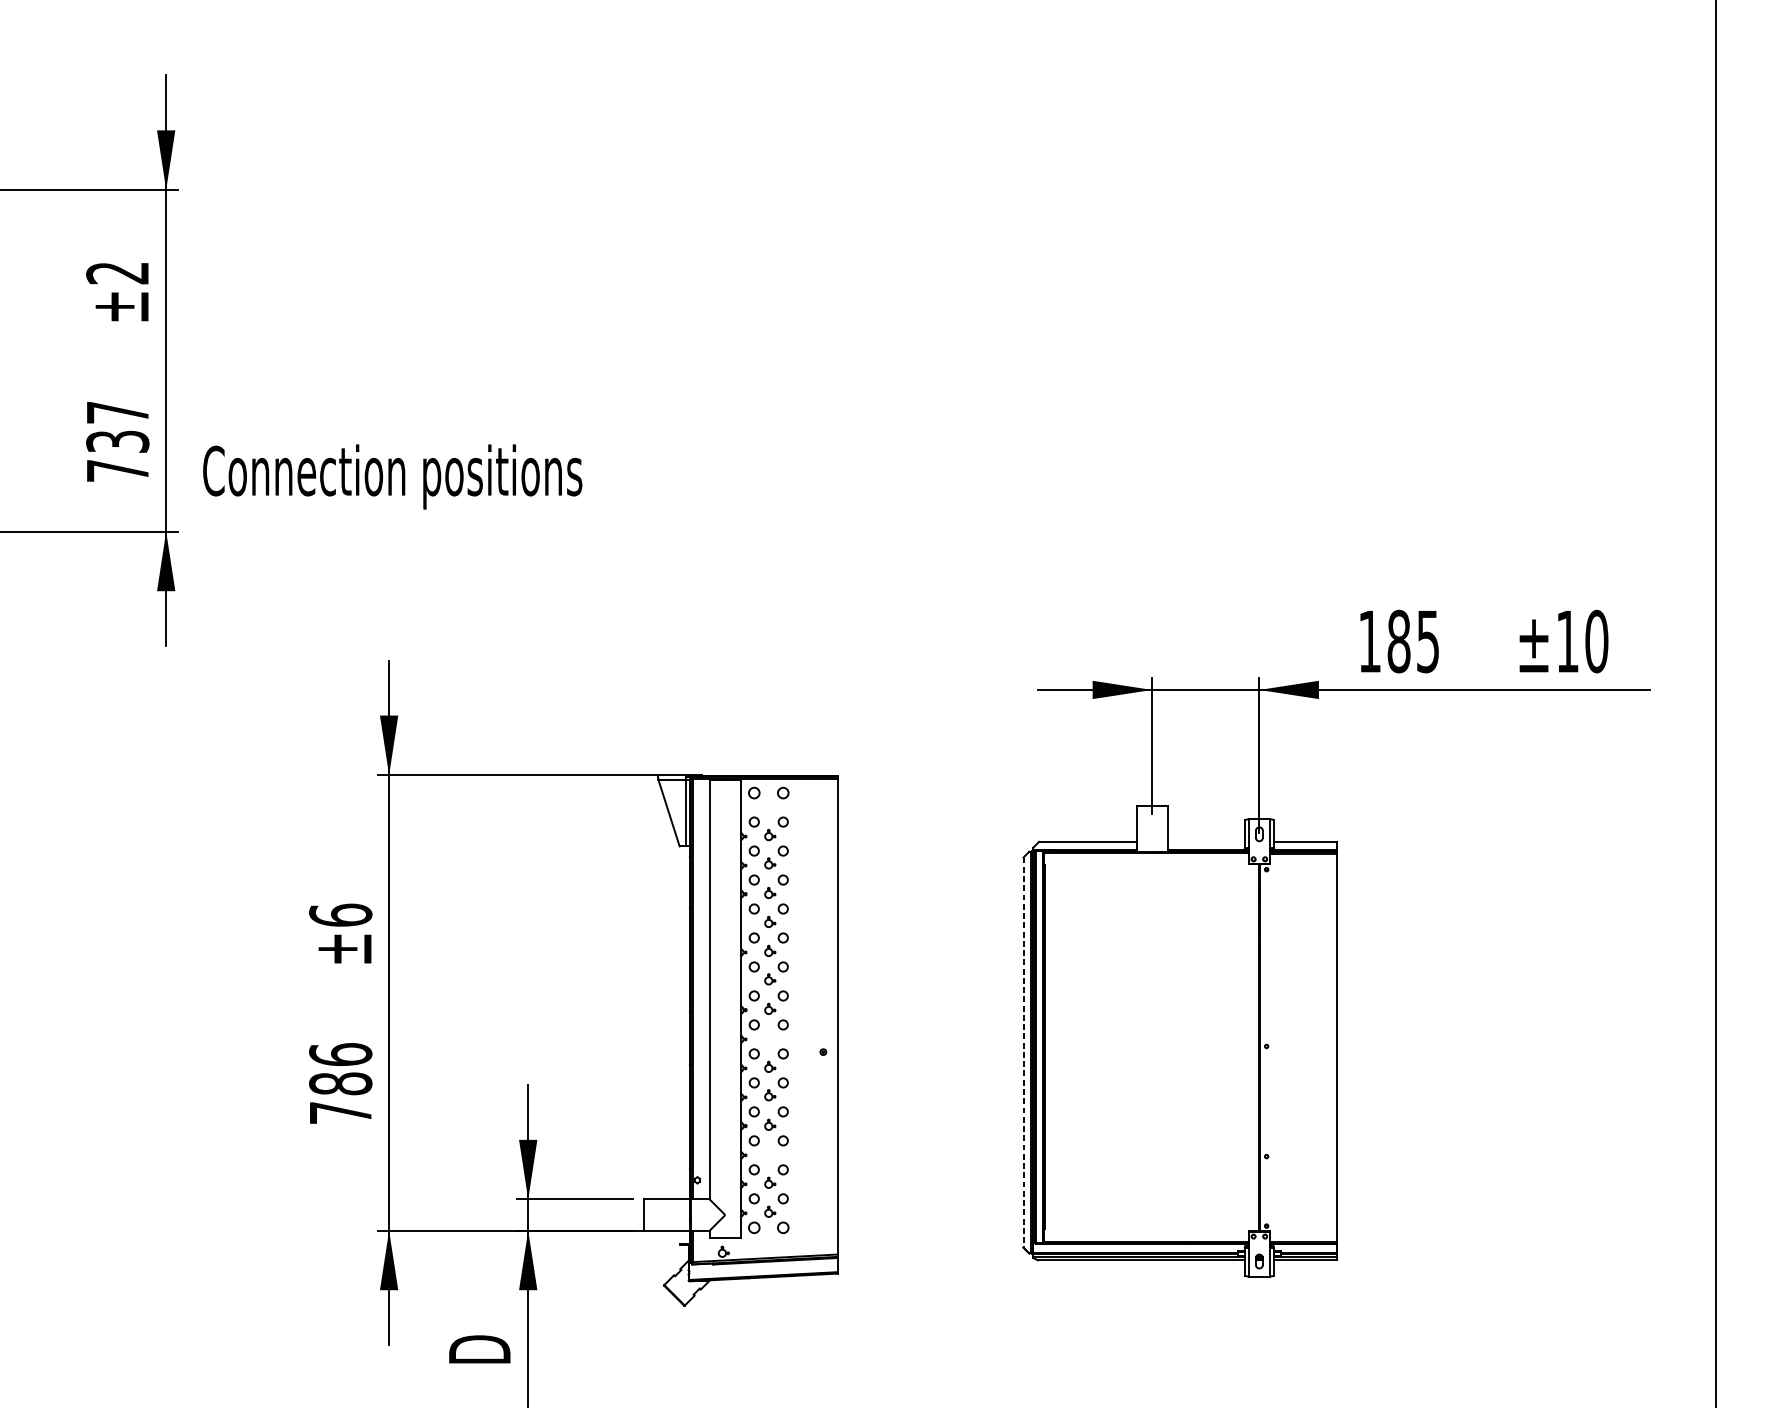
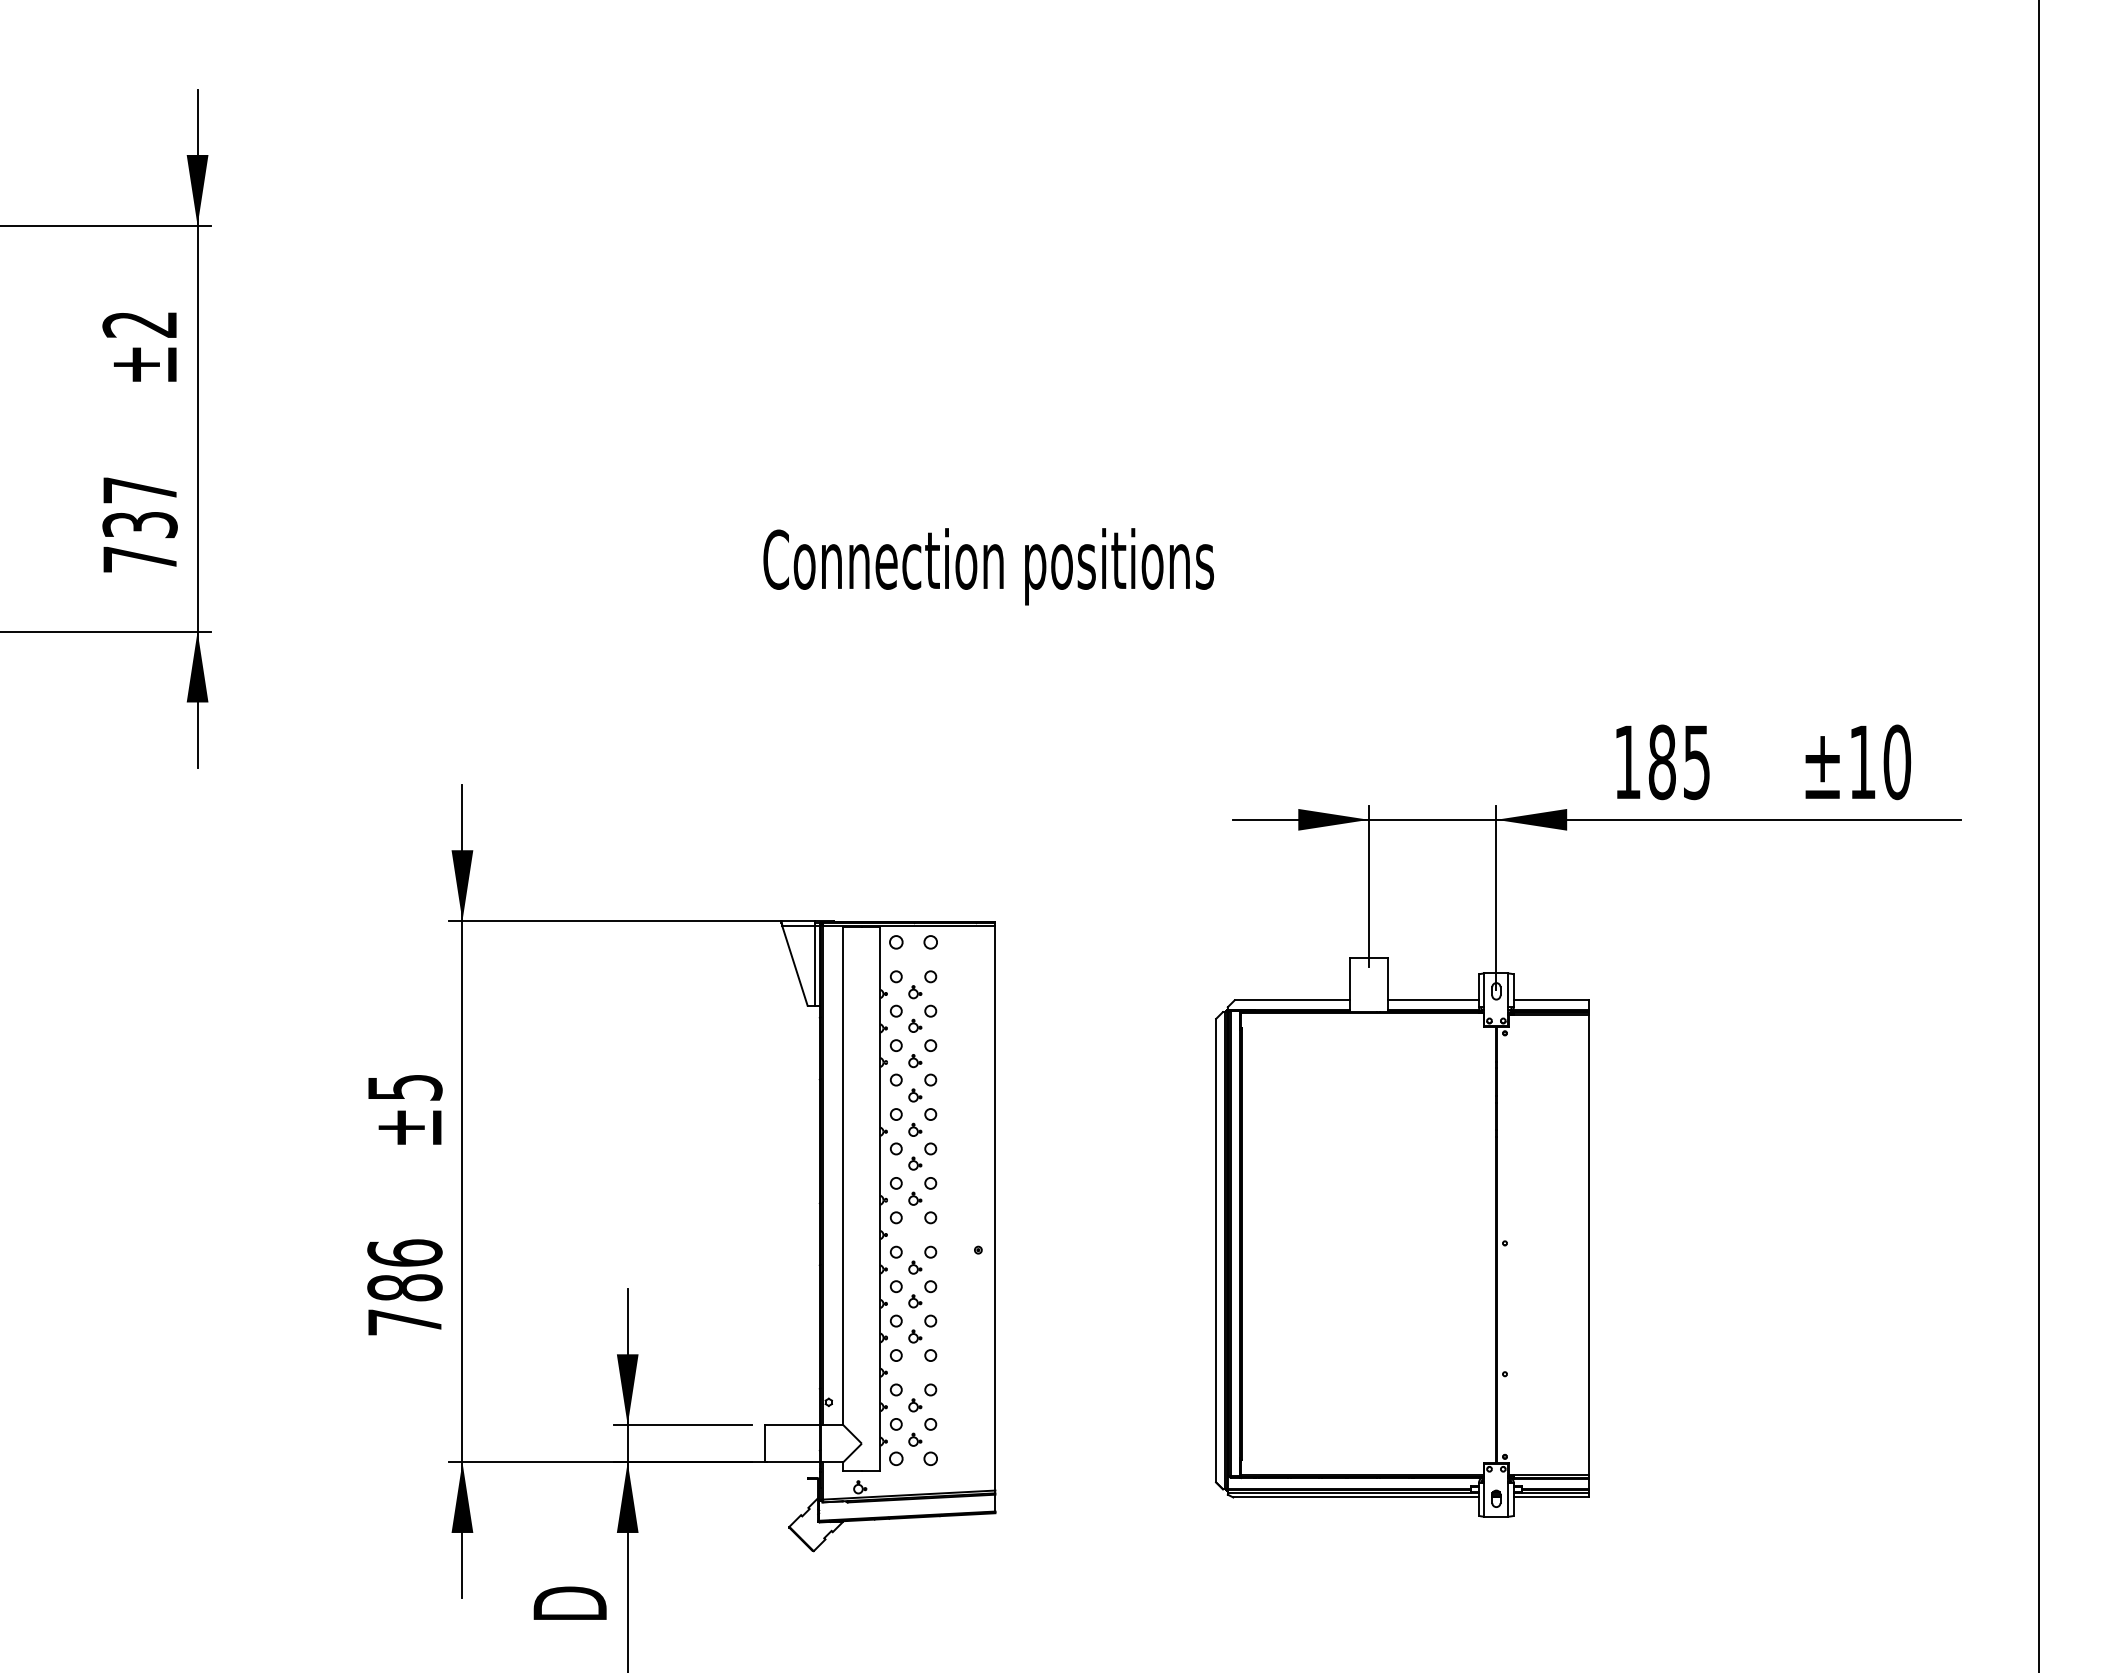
text: (392, 476) -> (988, 566), moved
line: (1205, 842) -> (1432, 1000), added
text: (340, 914) -> (404, 1086), ±6 -> ±5
line: (1023, 1052) -> (1216, 1250), dashed -> solid

